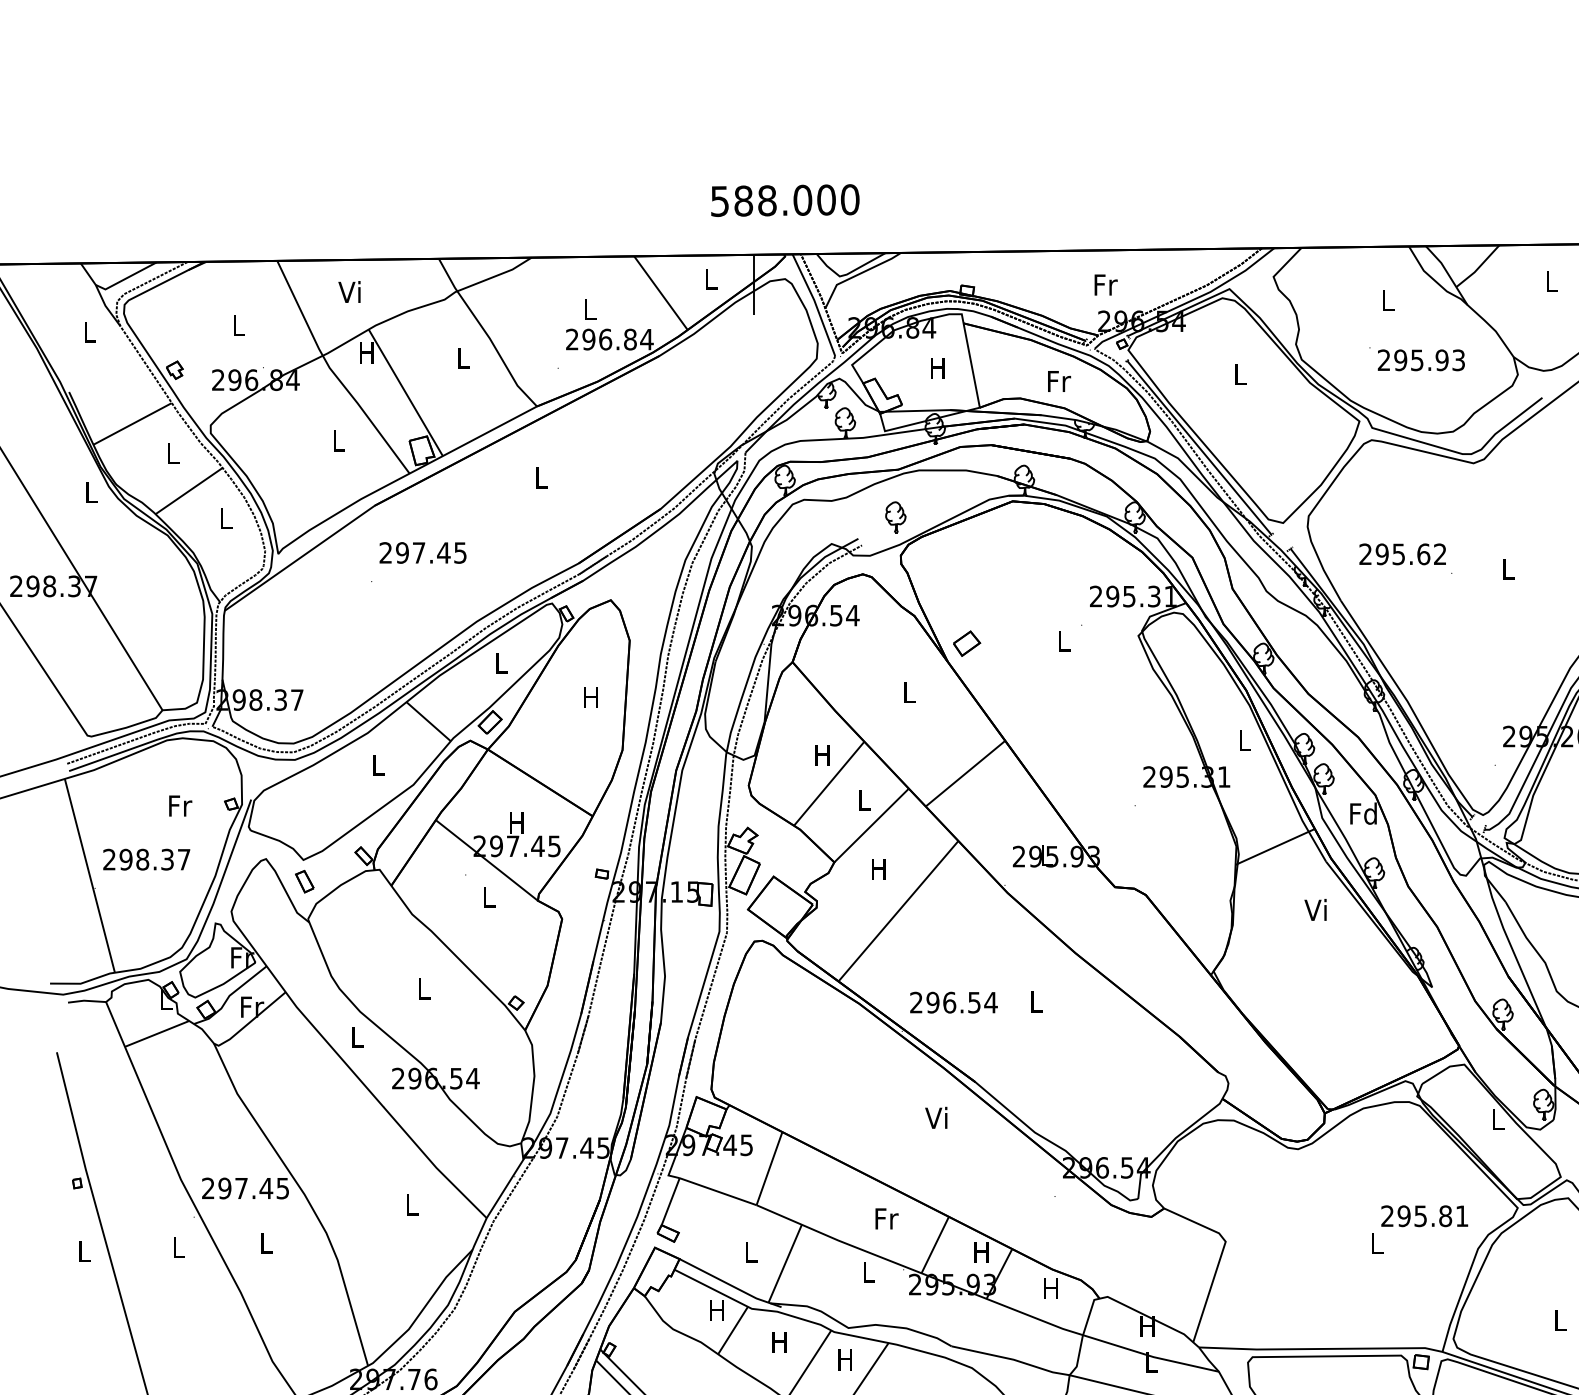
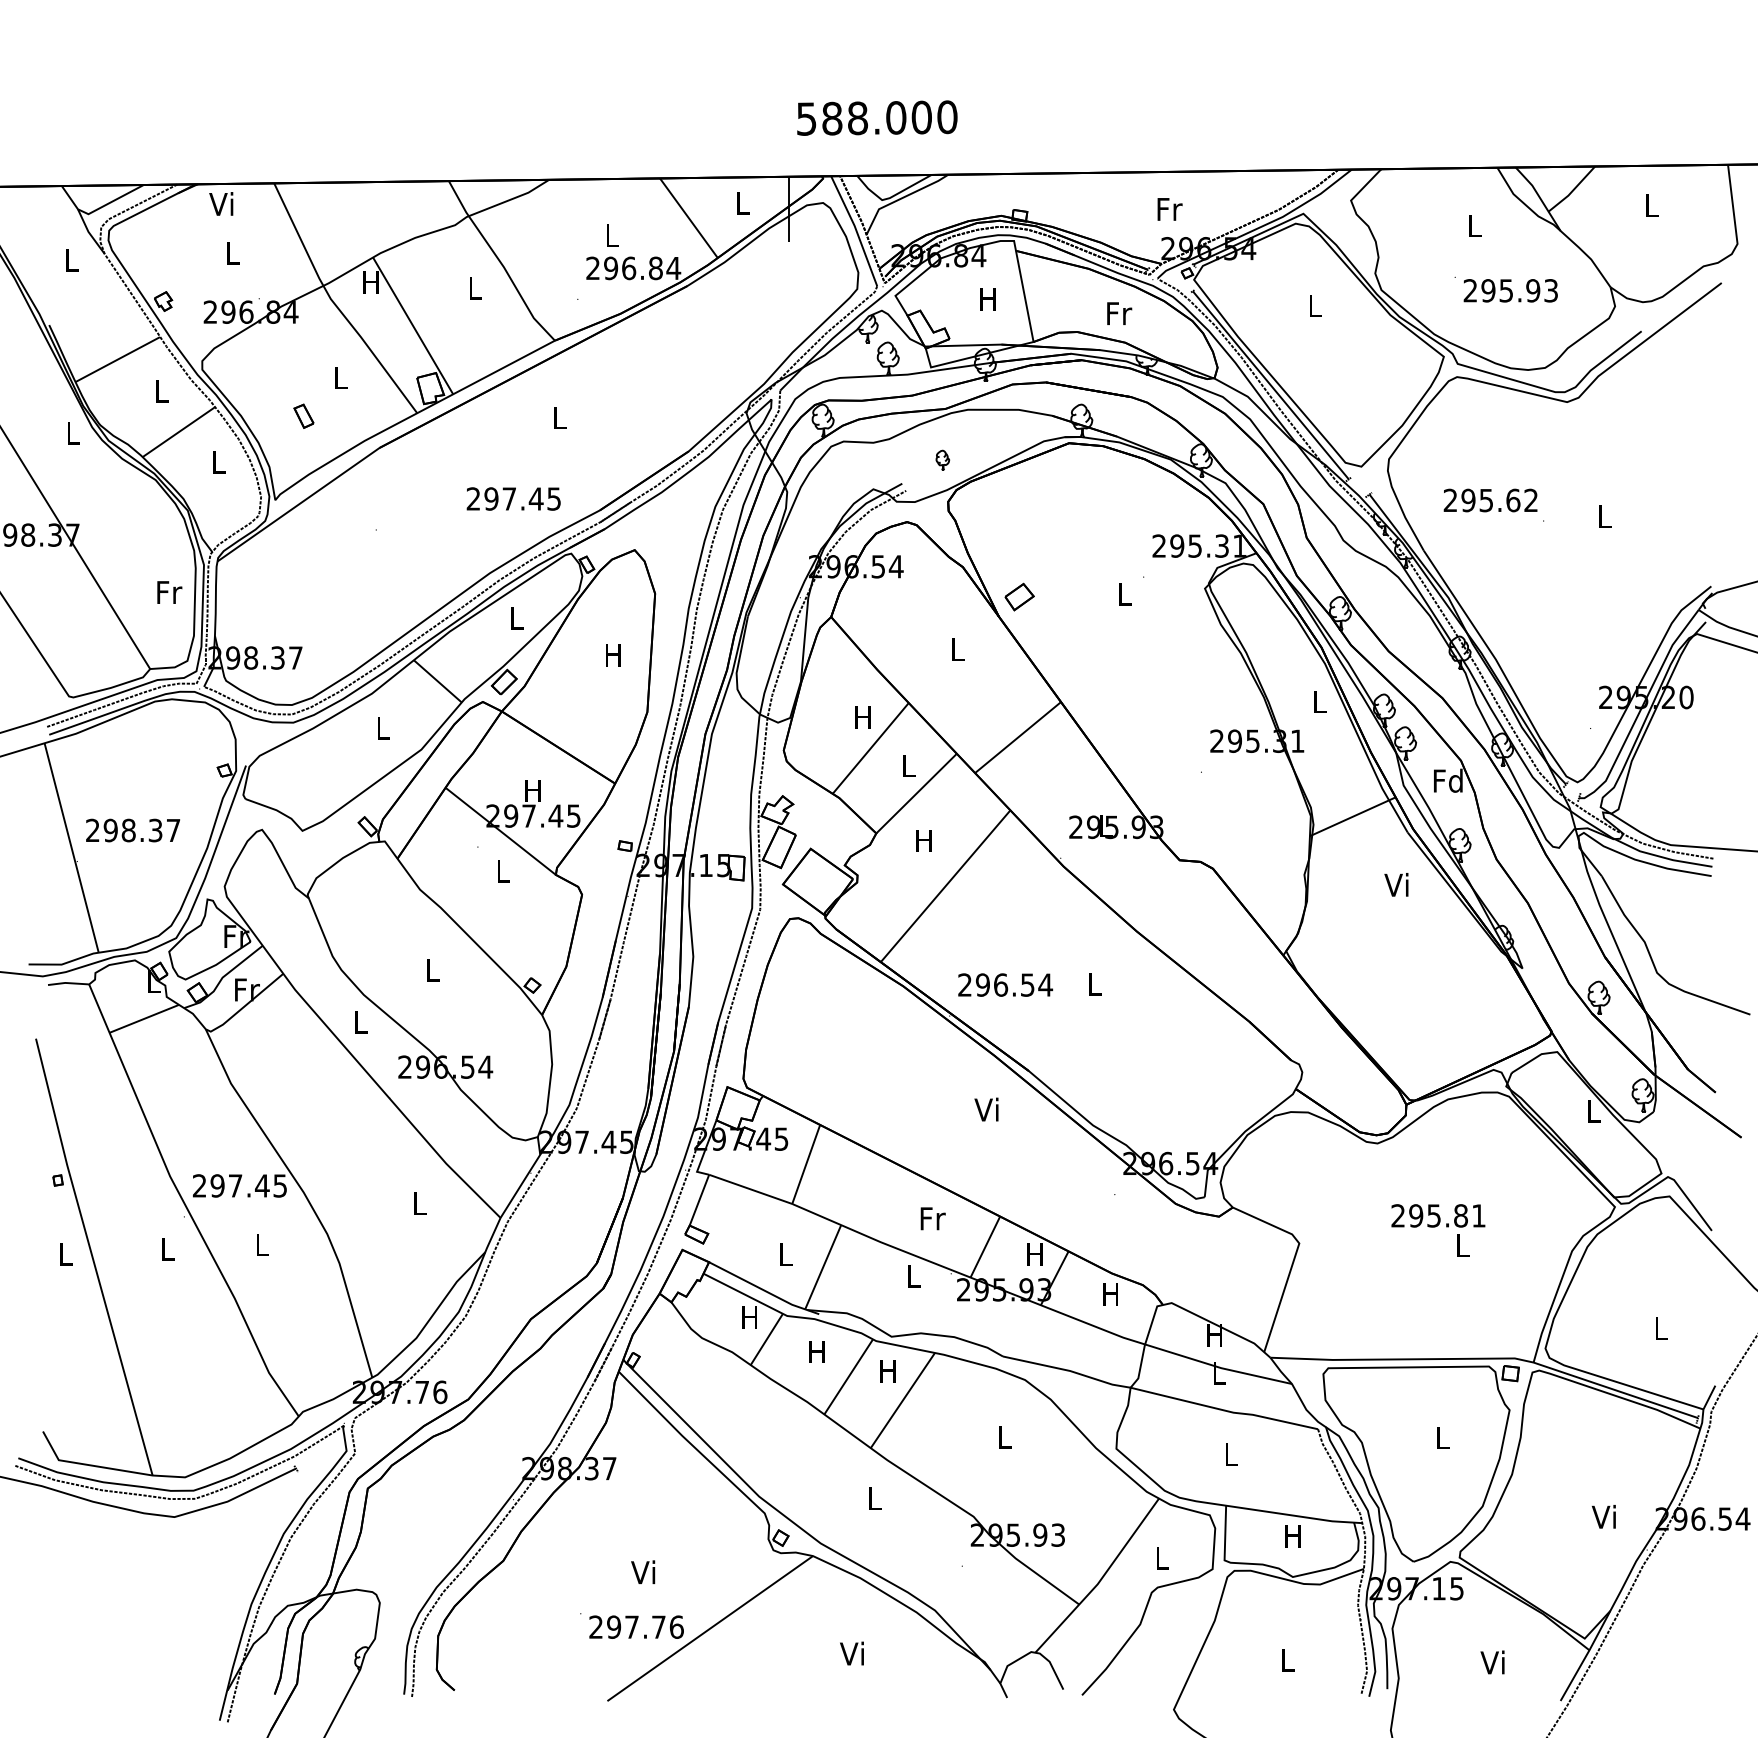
text: (785, 199) -> (877, 117), moved
text: (349, 291) -> (221, 203), moved
part: (895, 517) -> (942, 460), size x0.6
text: (422, 552) -> (513, 498), moved
text: (180, 805) -> (169, 592), moved
part: (304, 880) -> (303, 415), moved
text: (1424, 1215) -> (1438, 1215), moved

